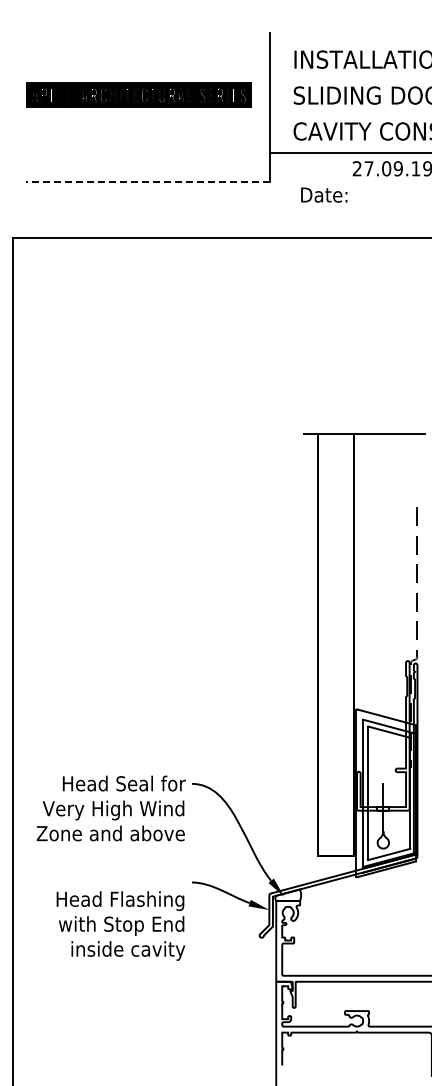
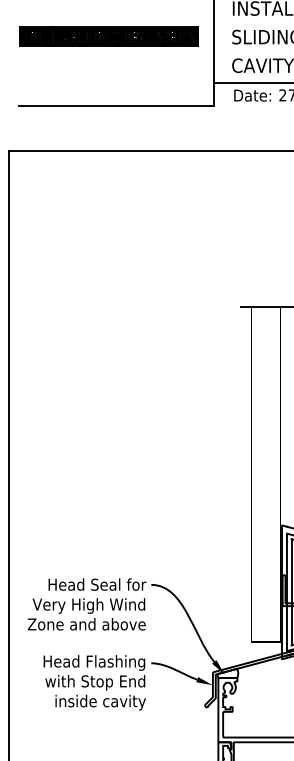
line: (147, 182) -> (115, 106), dashed -> solid
text: (324, 194) -> (252, 95), moved
text: (120, 925) -> (94, 682), moved

